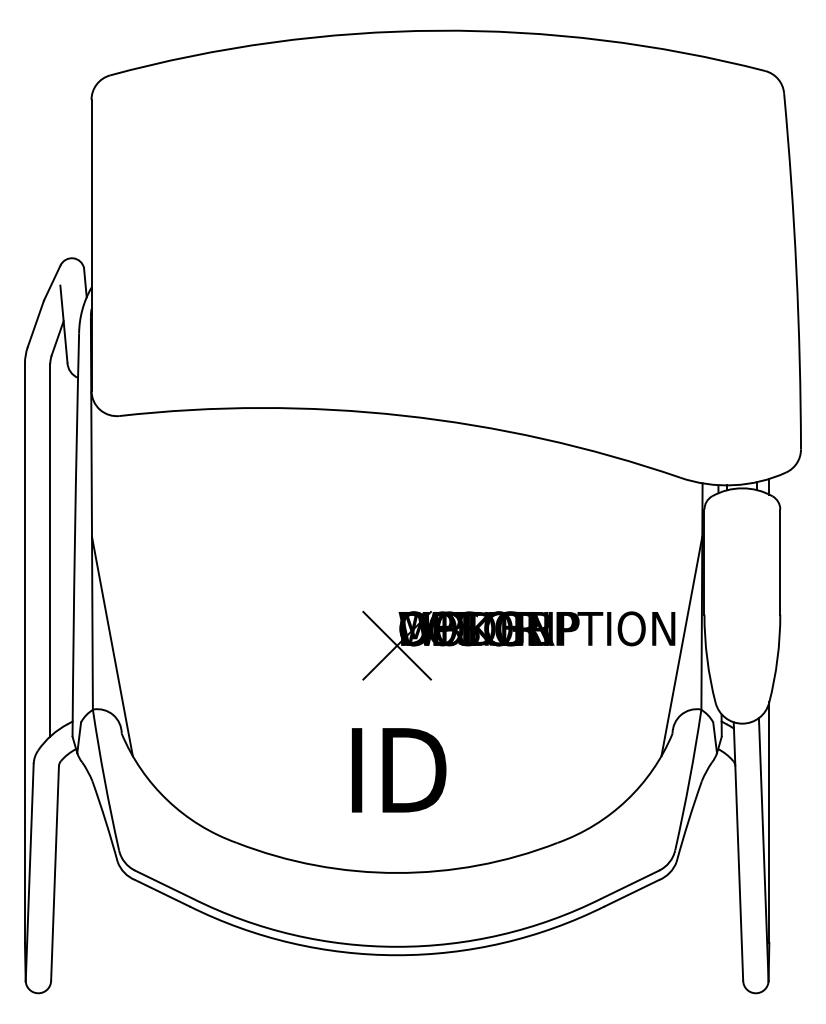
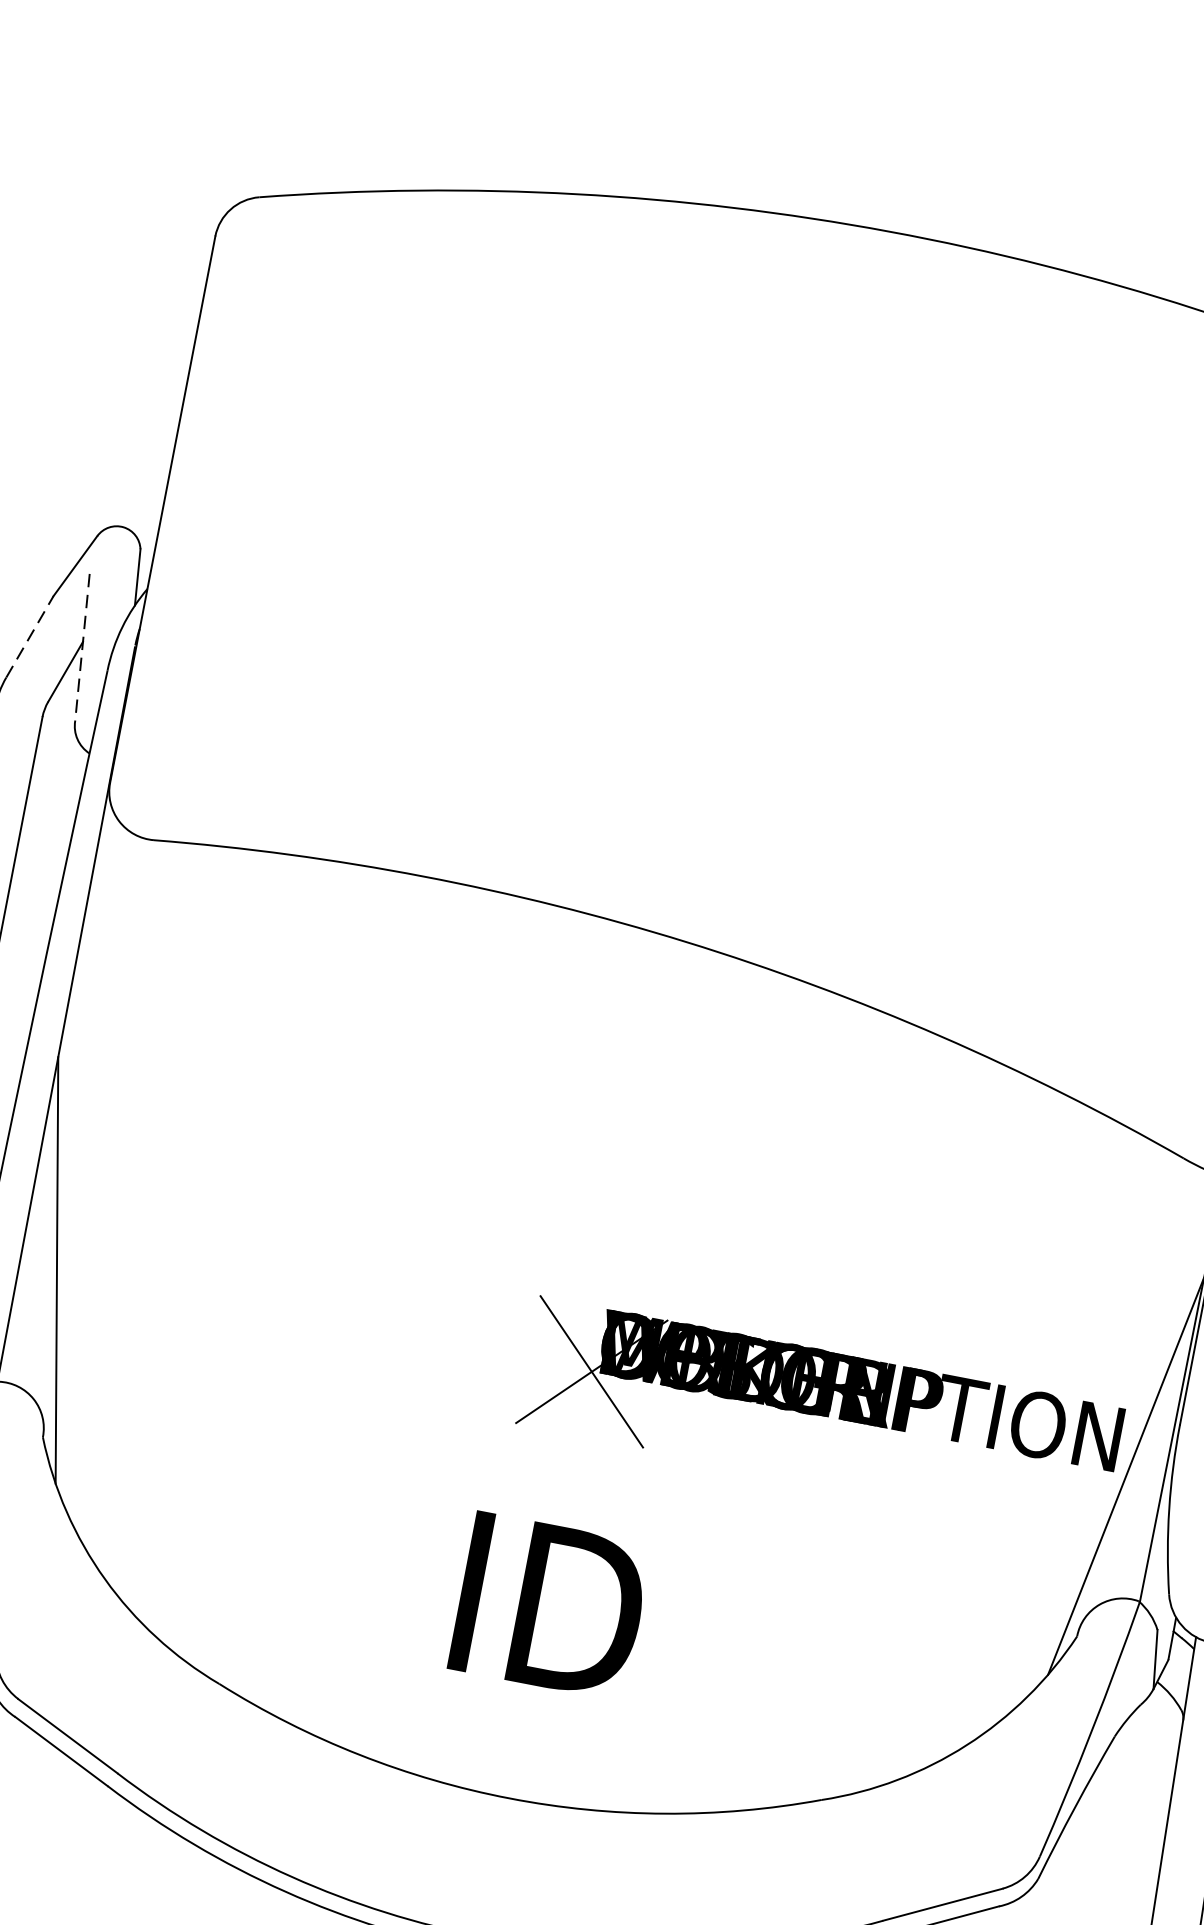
line: (35, 323) -> (29, 636), solid -> dashed
line: (63, 324) -> (81, 648), solid -> dashed

